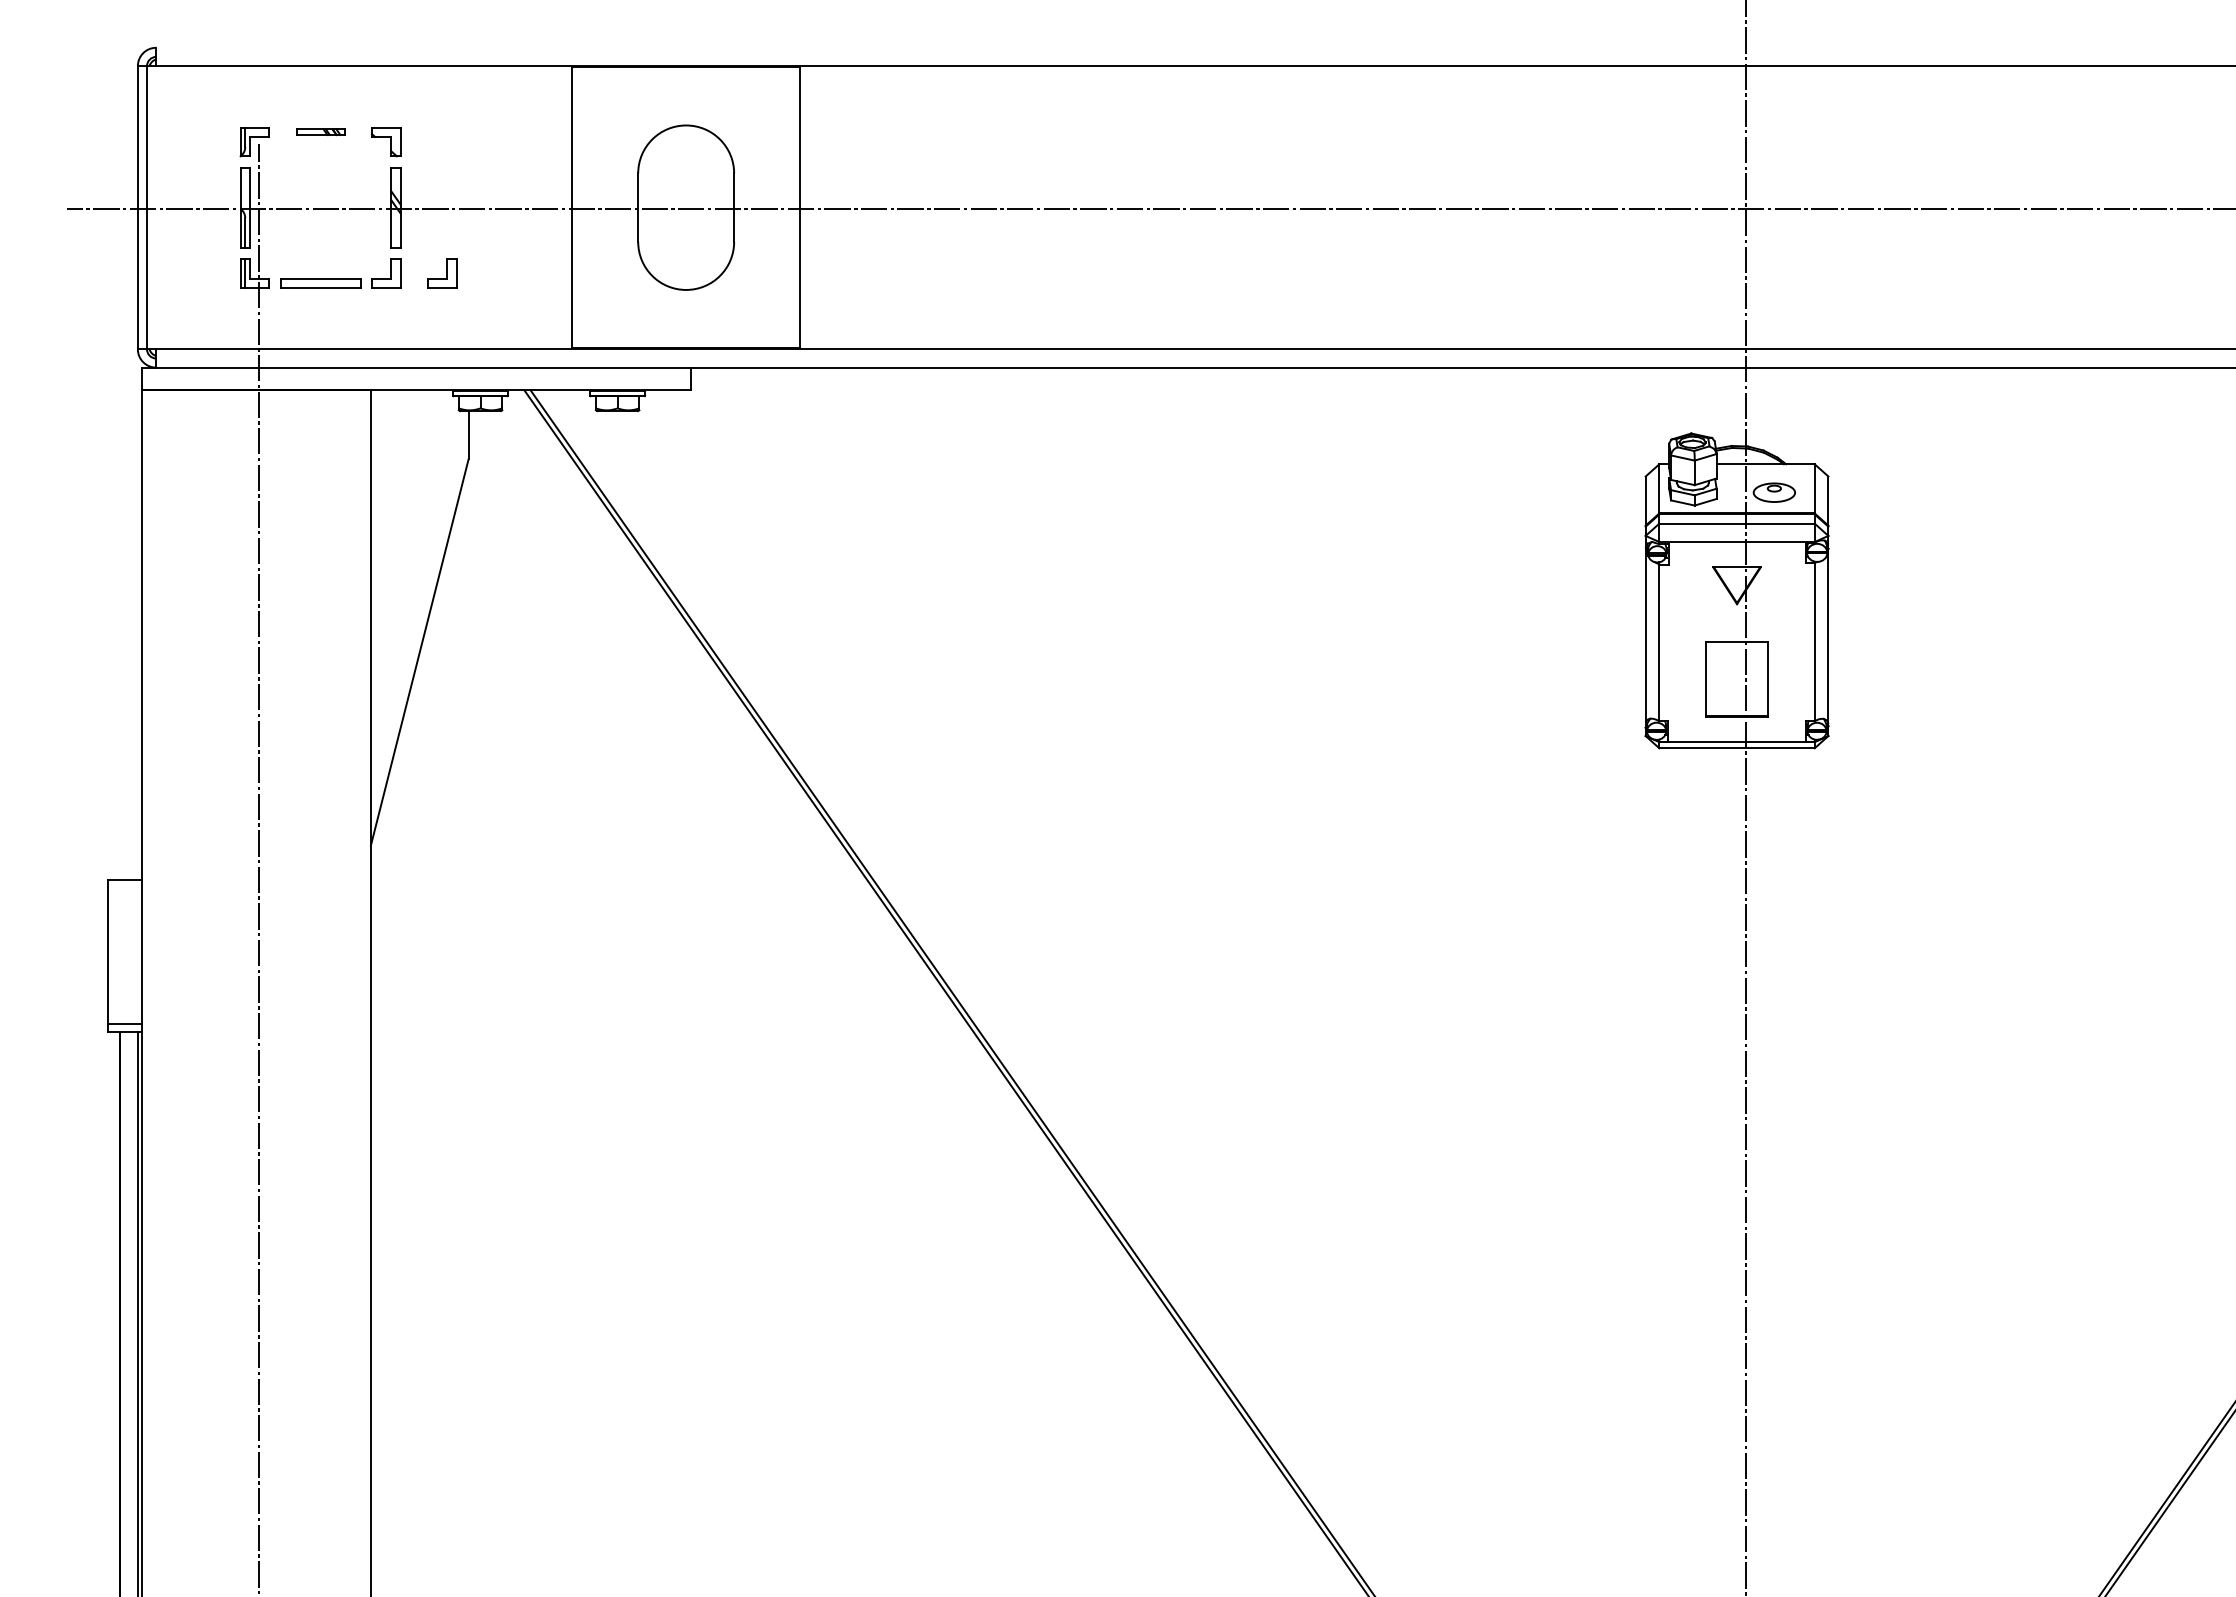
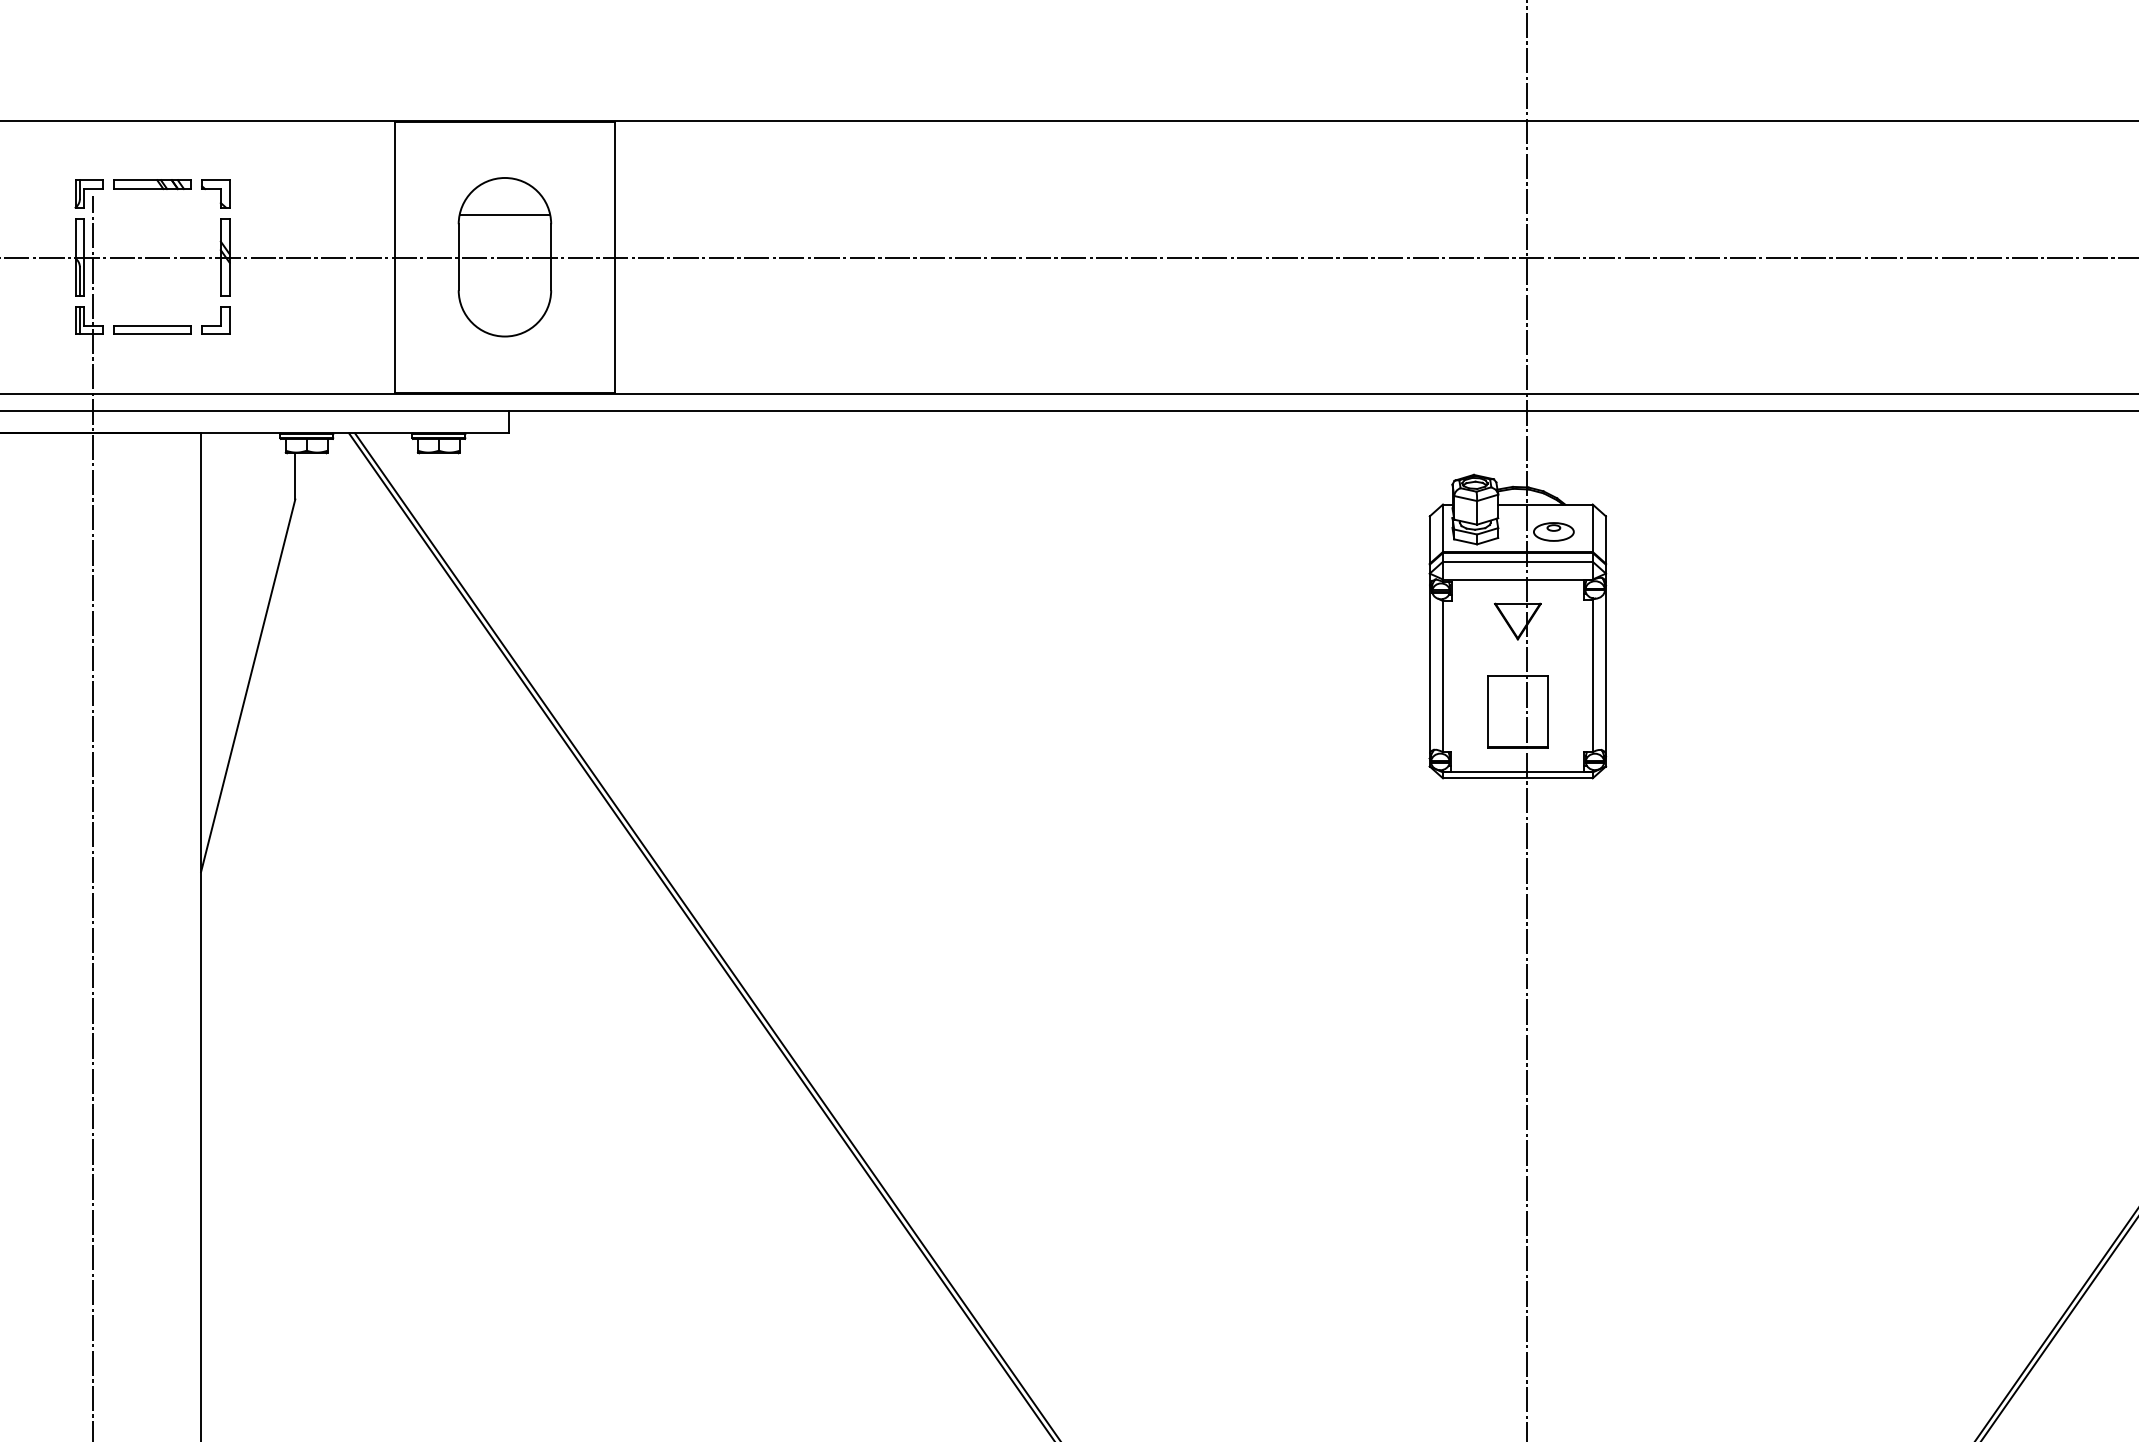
part: (320, 131) -> (152, 183), size x1.67
line: (686, 163) -> (505, 214), added
part: (442, 273) -> (270, 320), removed

